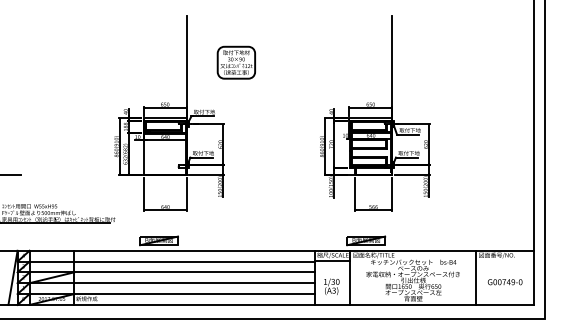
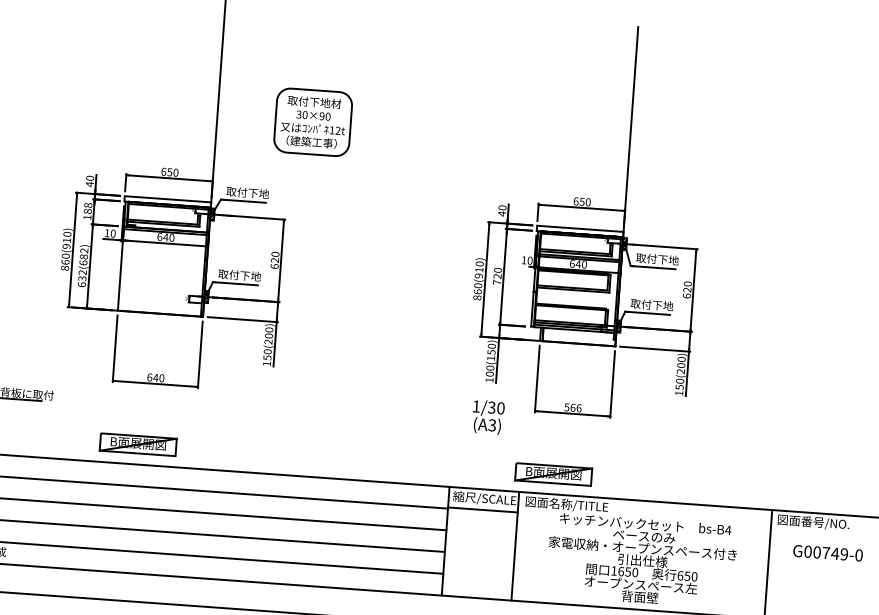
part: (235, 62) -> (311, 121), moved
text: (504, 282) -> (826, 553), moved
text: (331, 286) -> (487, 416), moved

